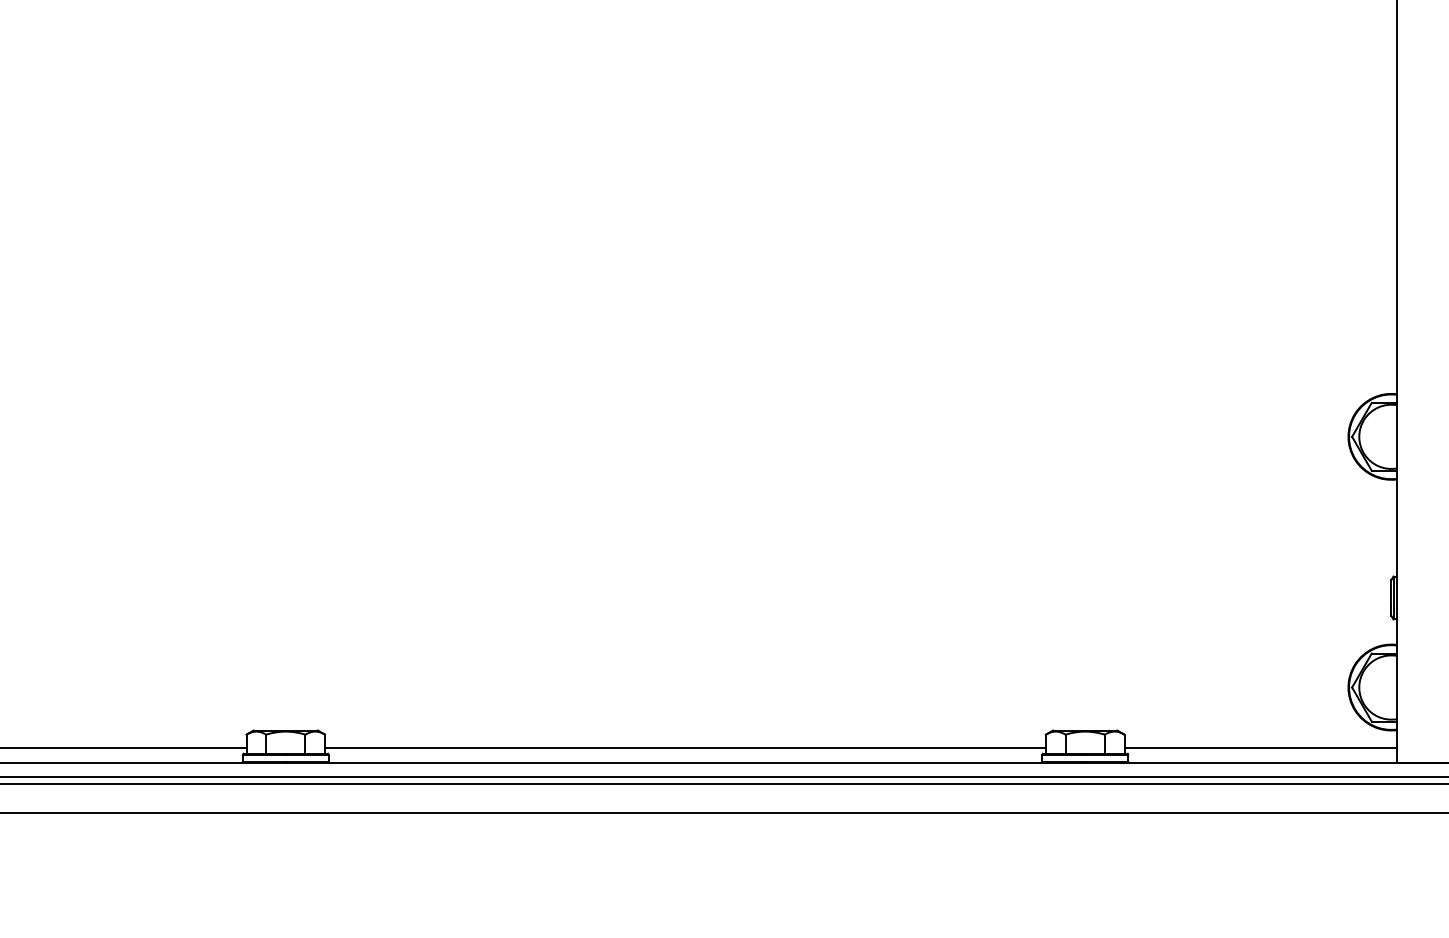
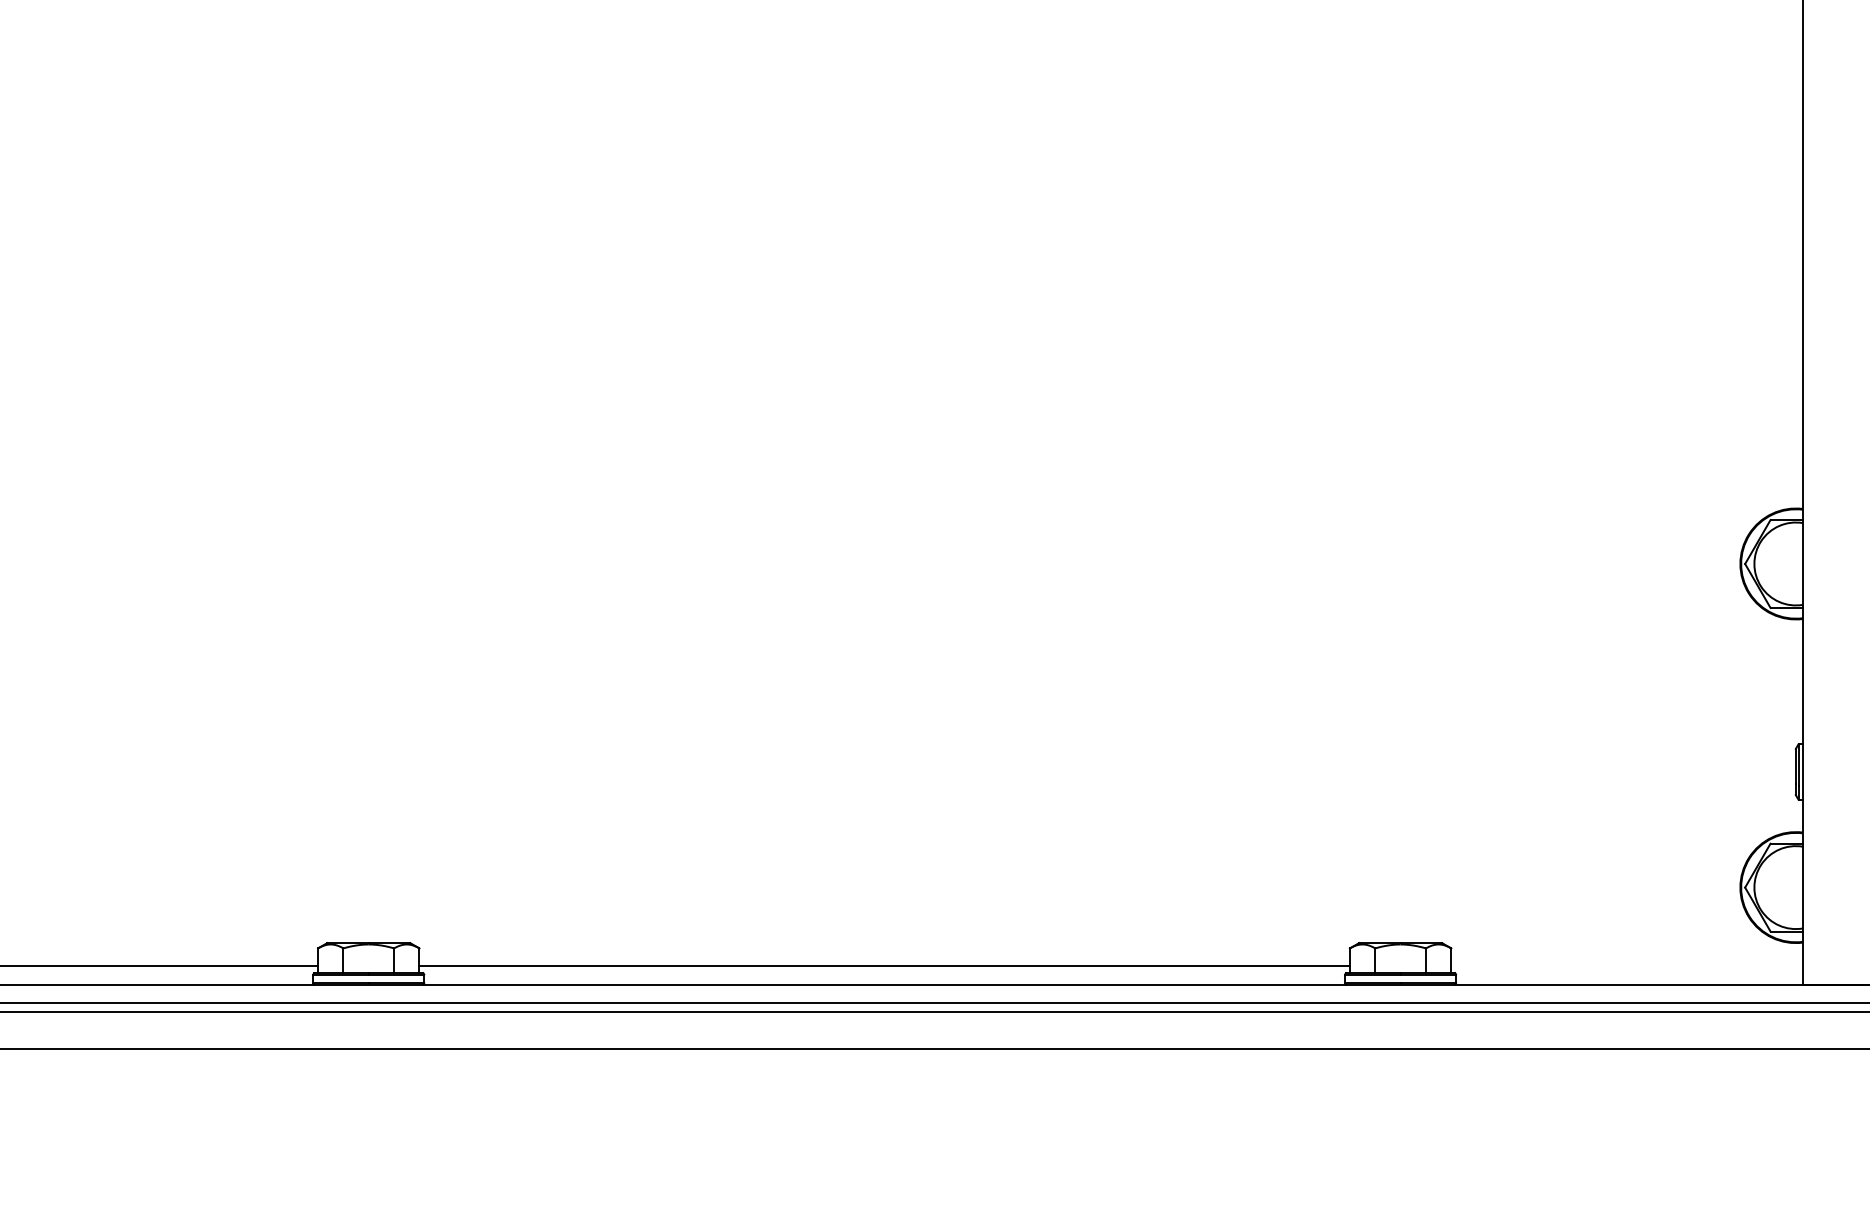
line: (1260, 748) -> (1626, 966), removed

